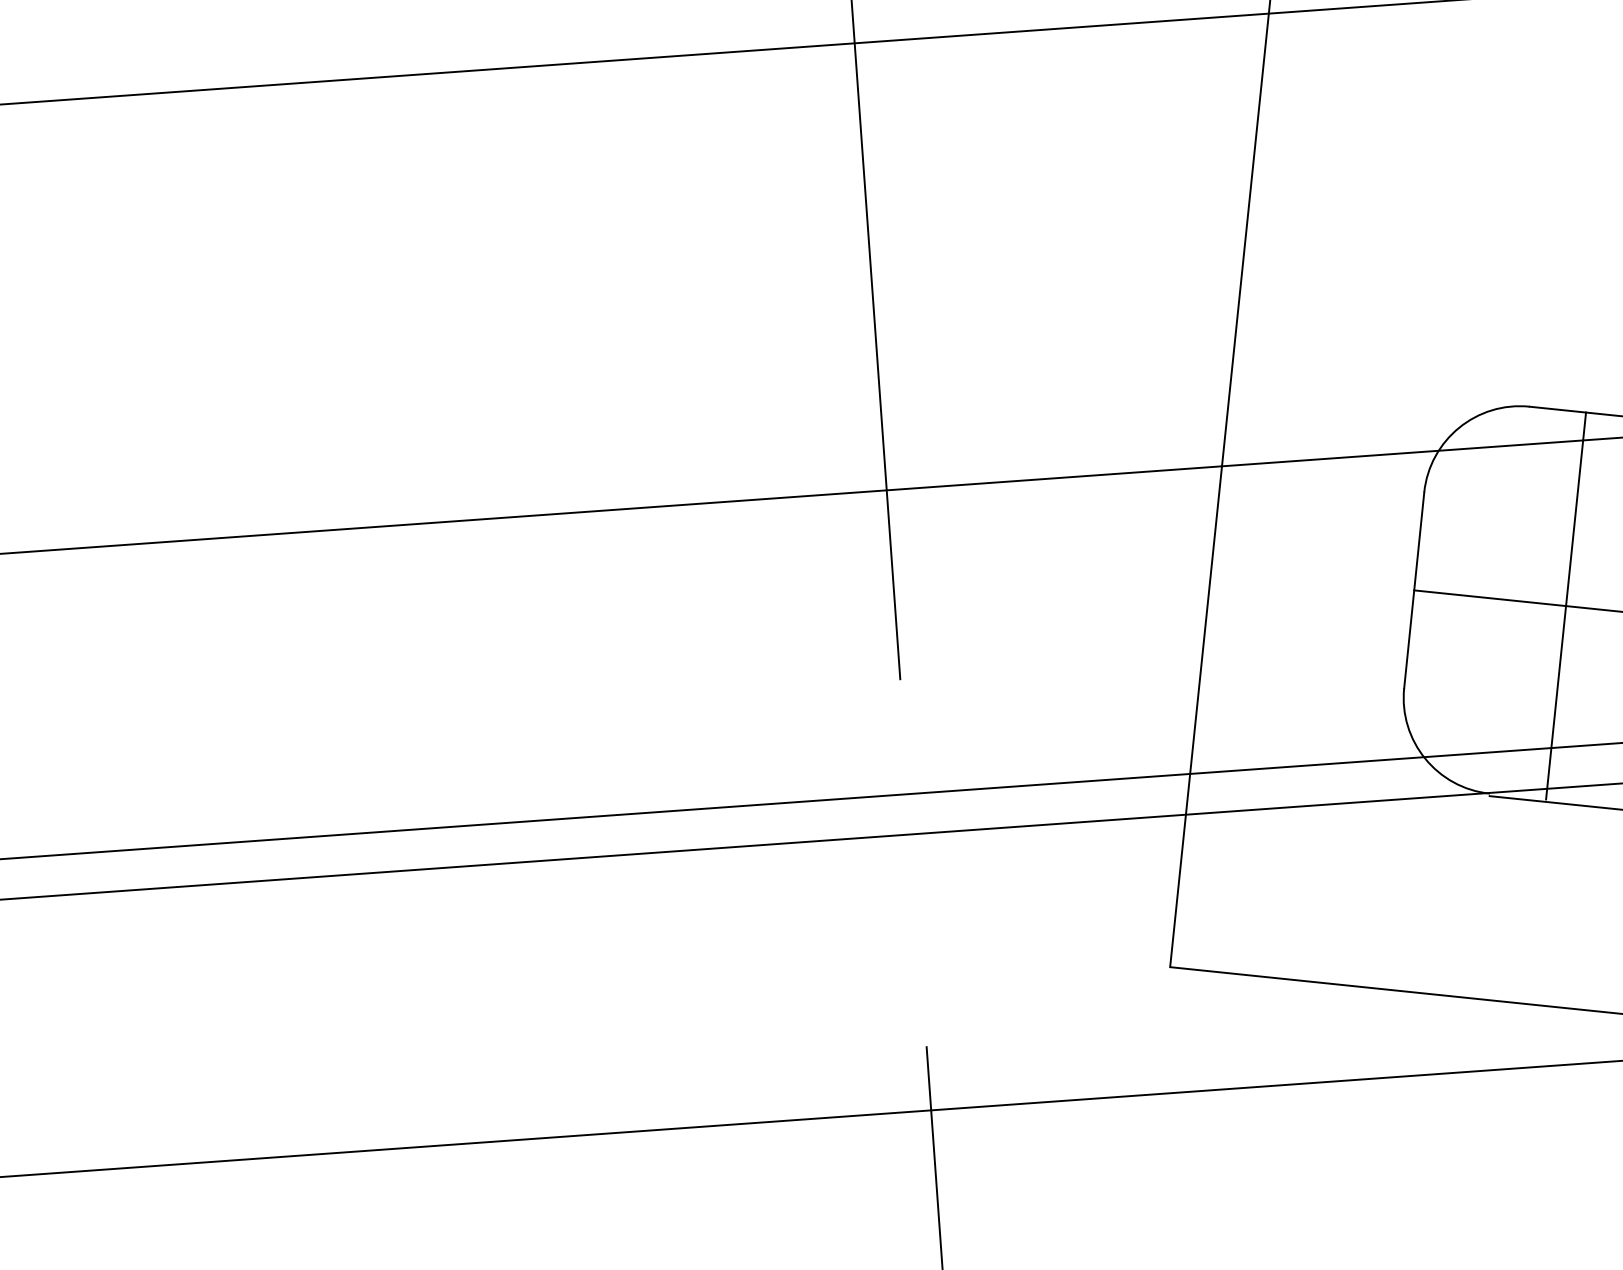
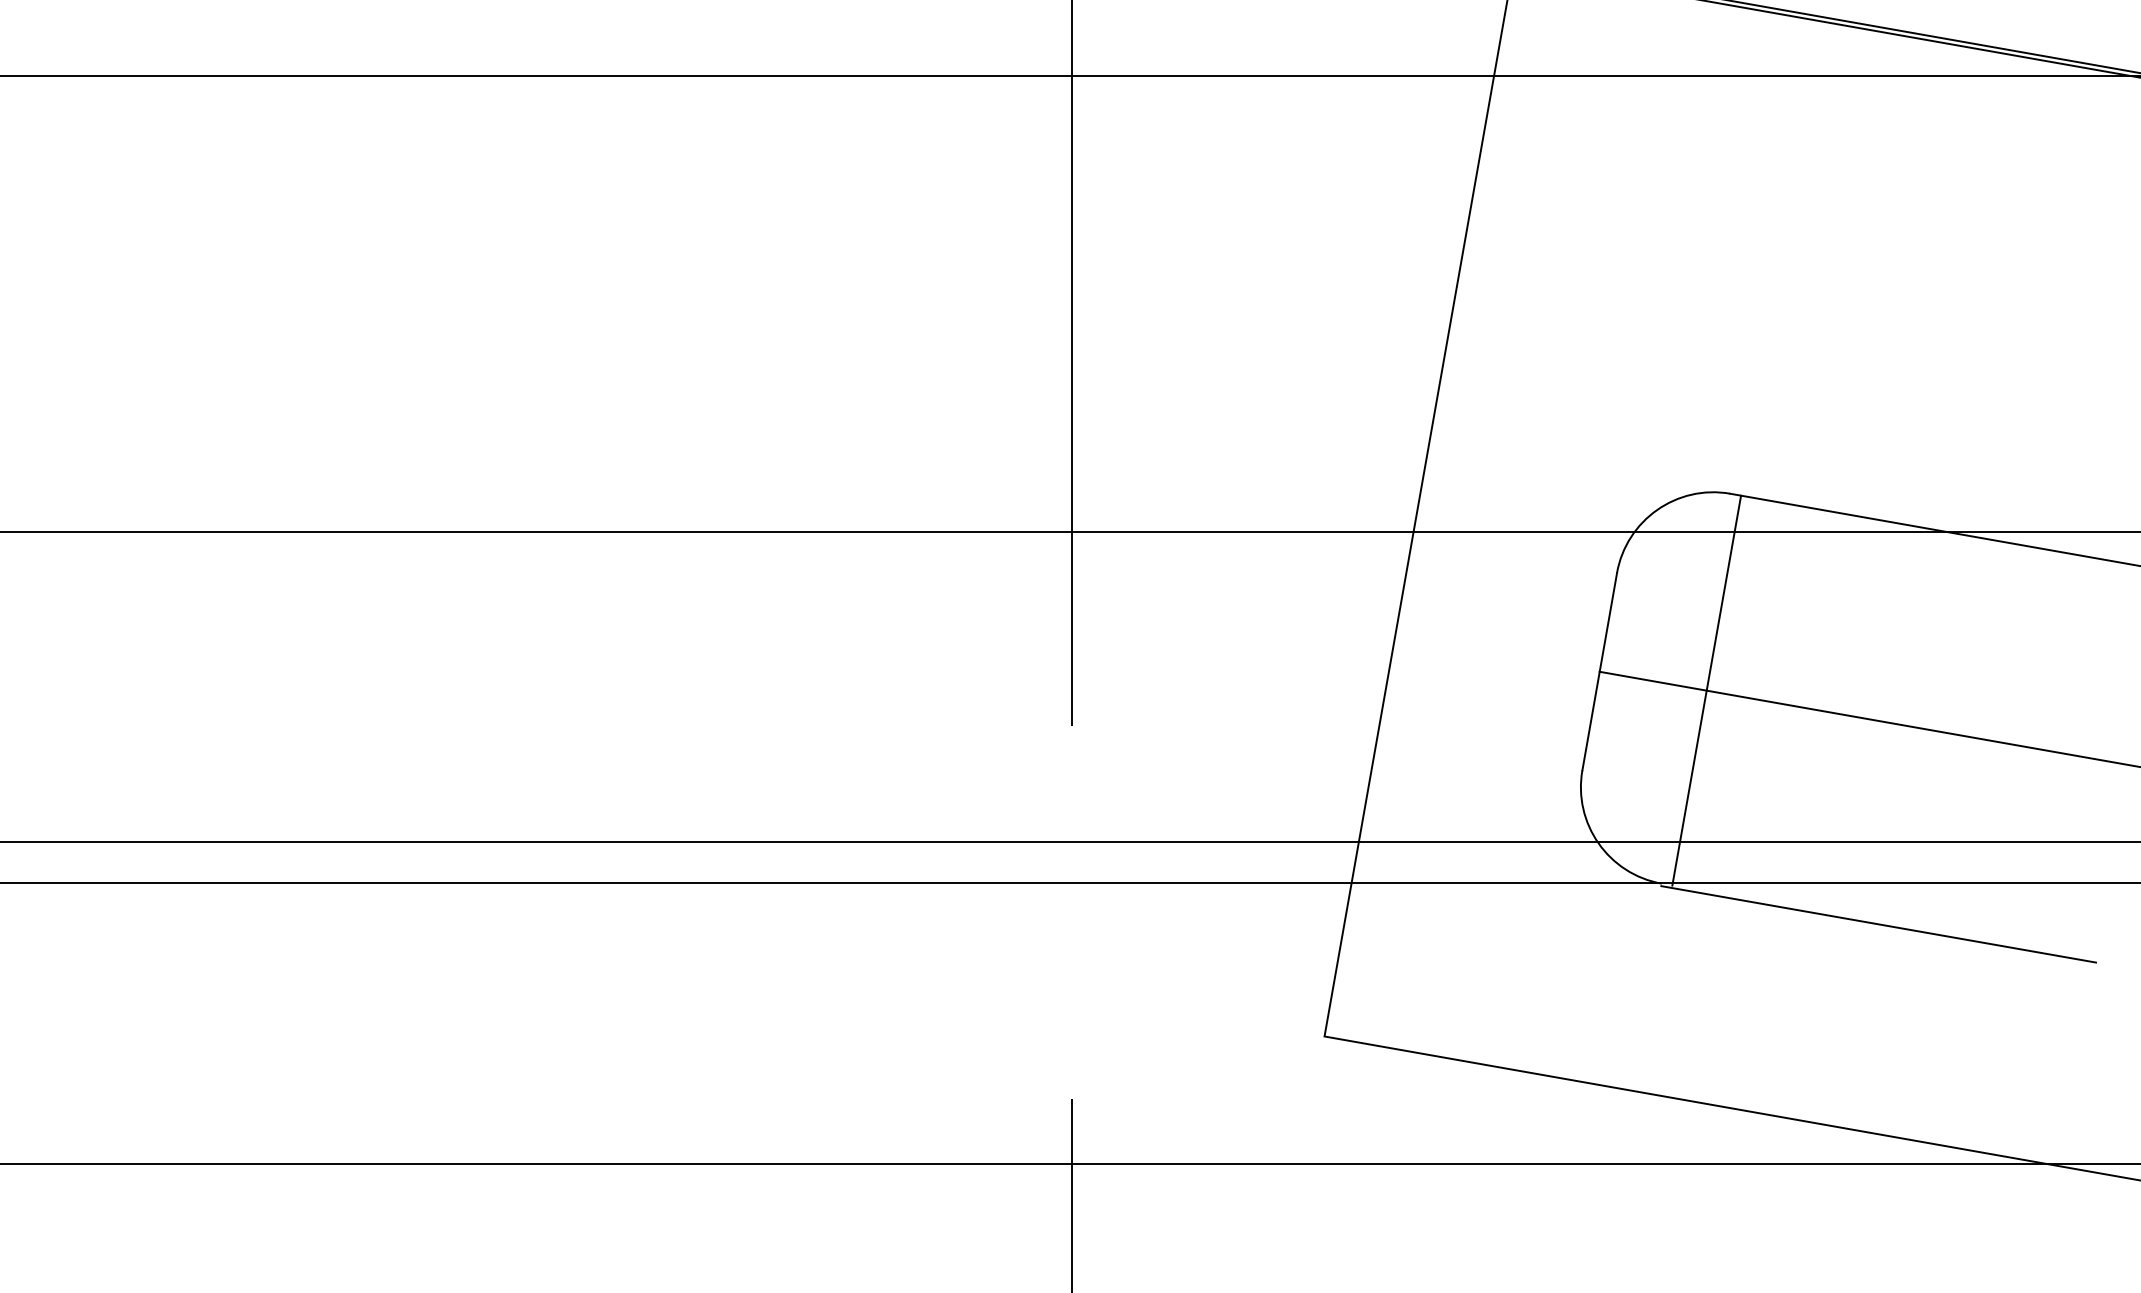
line: (1565, 605) -> (1706, 690), moved

